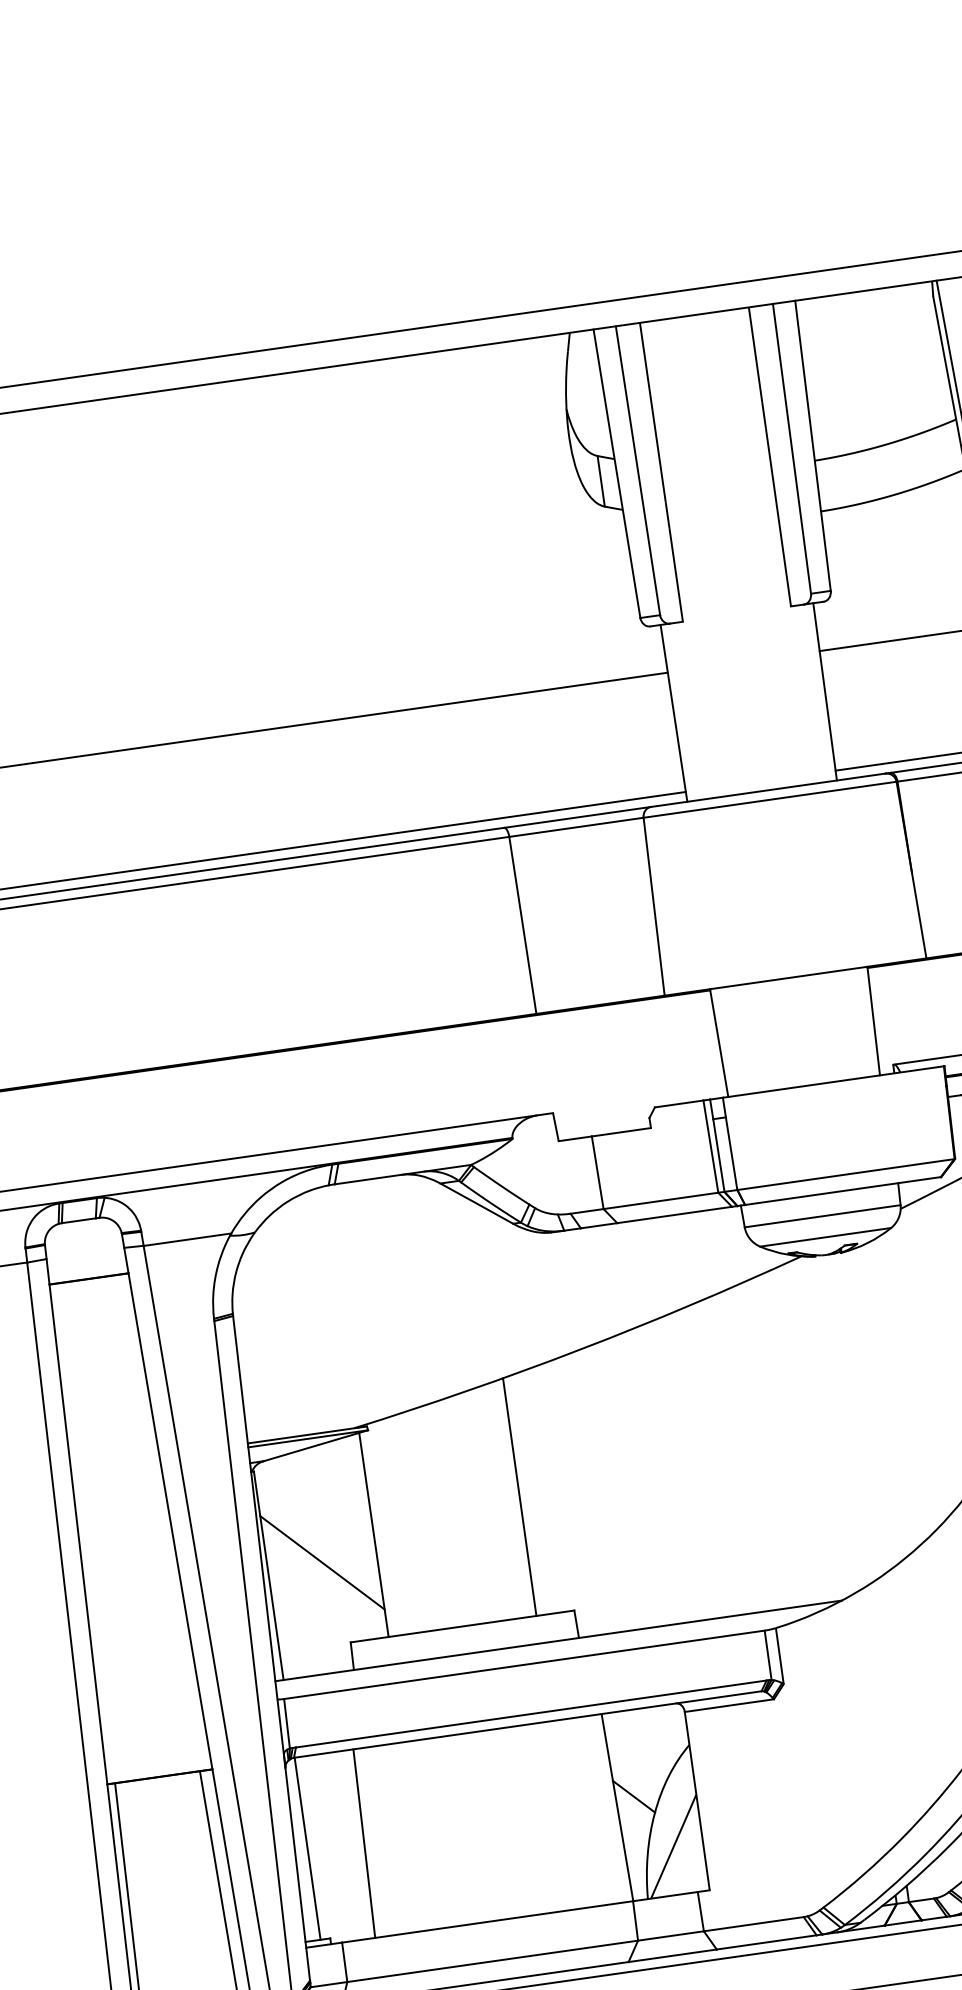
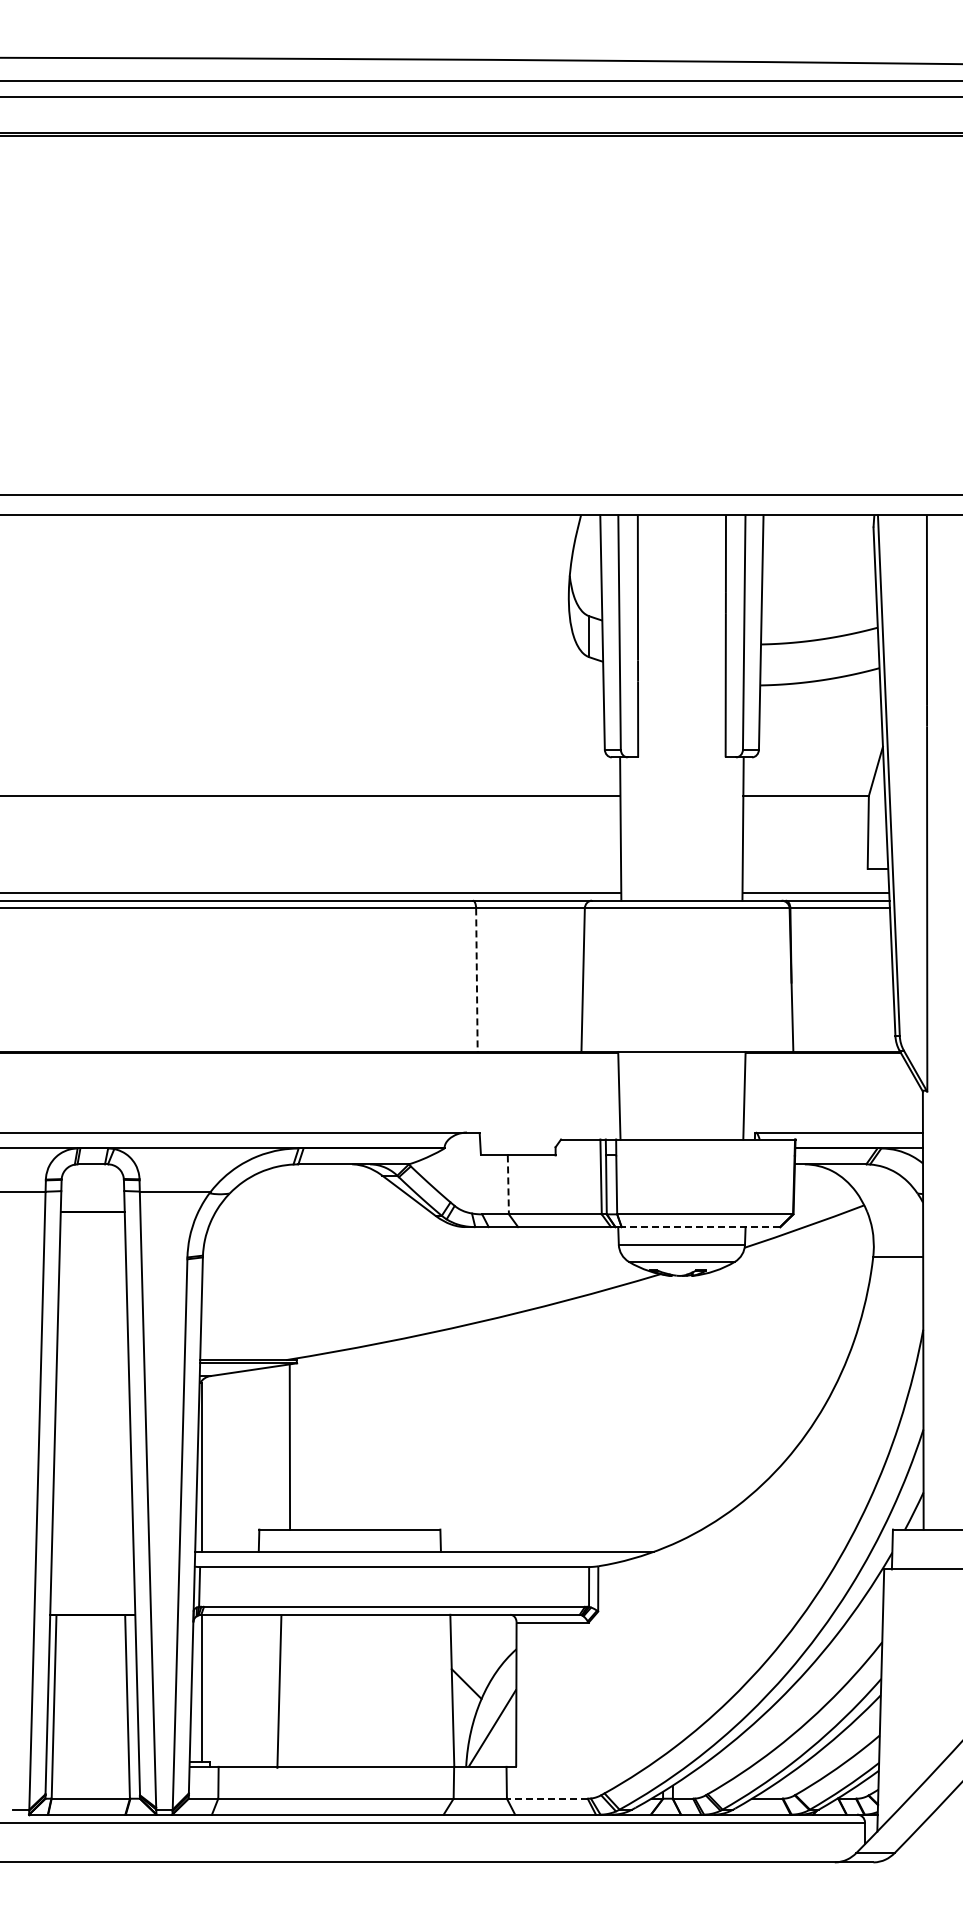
line: (522, 925) -> (476, 980), solid -> dashed
line: (598, 1173) -> (508, 1185), solid -> dashed
line: (842, 1191) -> (700, 1227), solid -> dashed
line: (519, 1497) -> (409, 1433), removed
line: (321, 1563) -> (245, 1463), removed
line: (364, 1843) -> (279, 1691), moved
line: (752, 1924) -> (546, 1798), solid -> dashed

